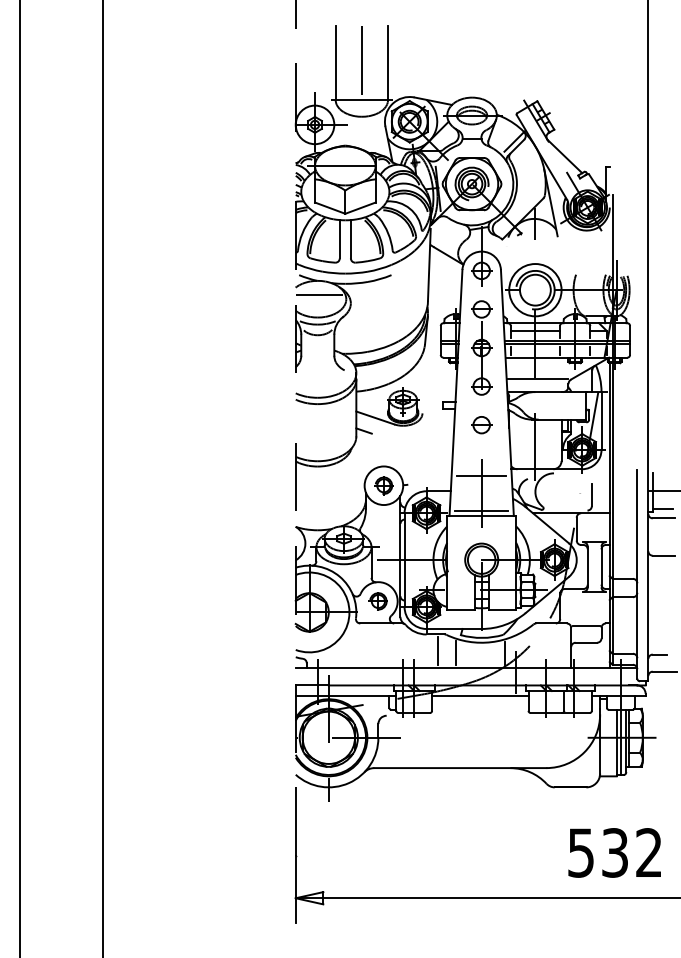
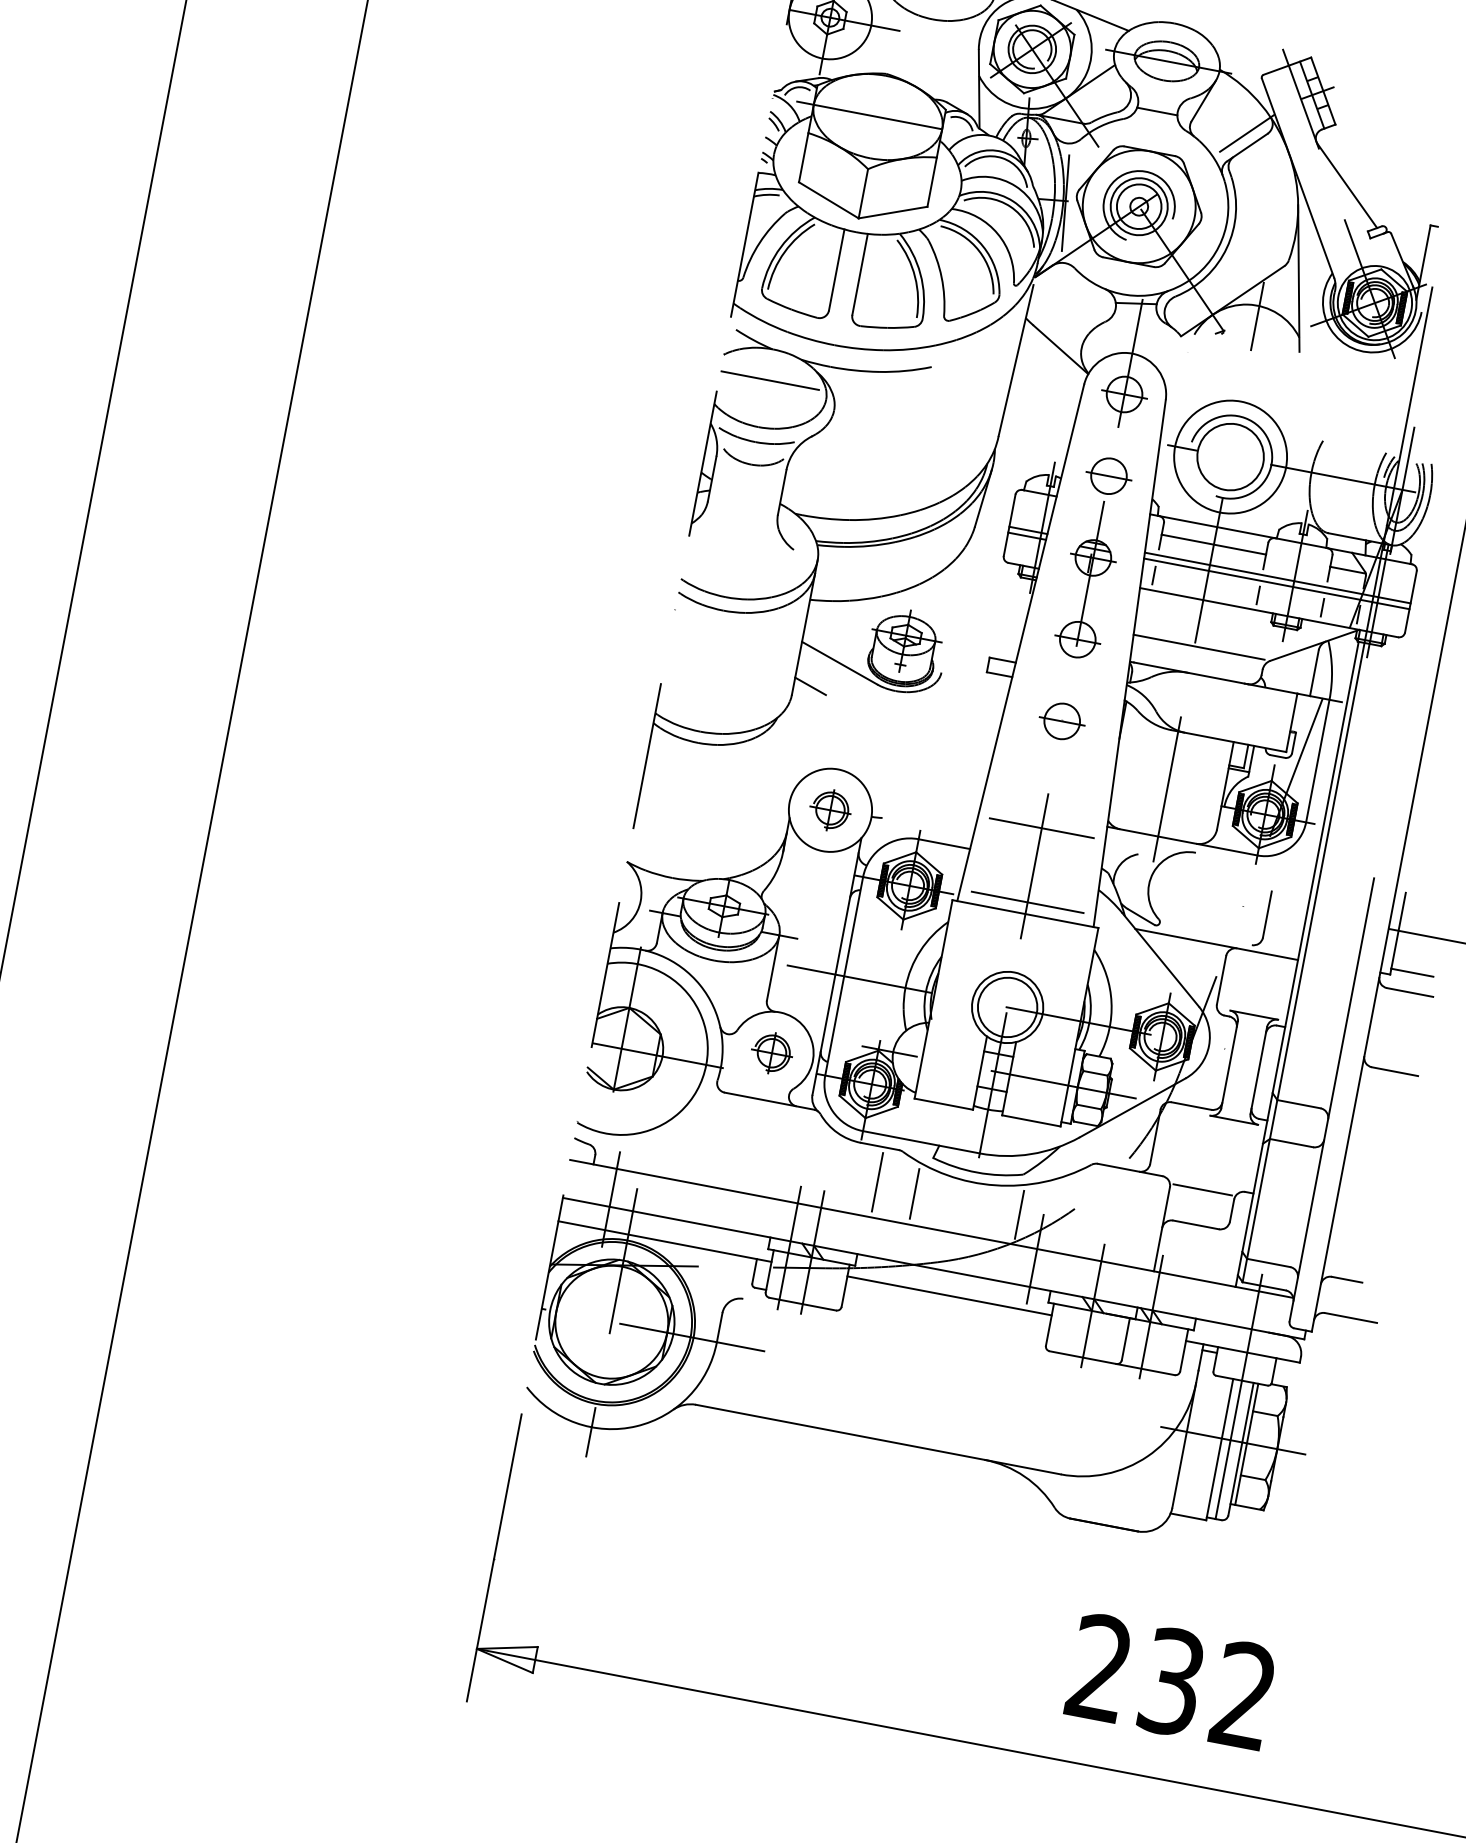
text: (580, 852) -> (1098, 1667), 532 -> 232

